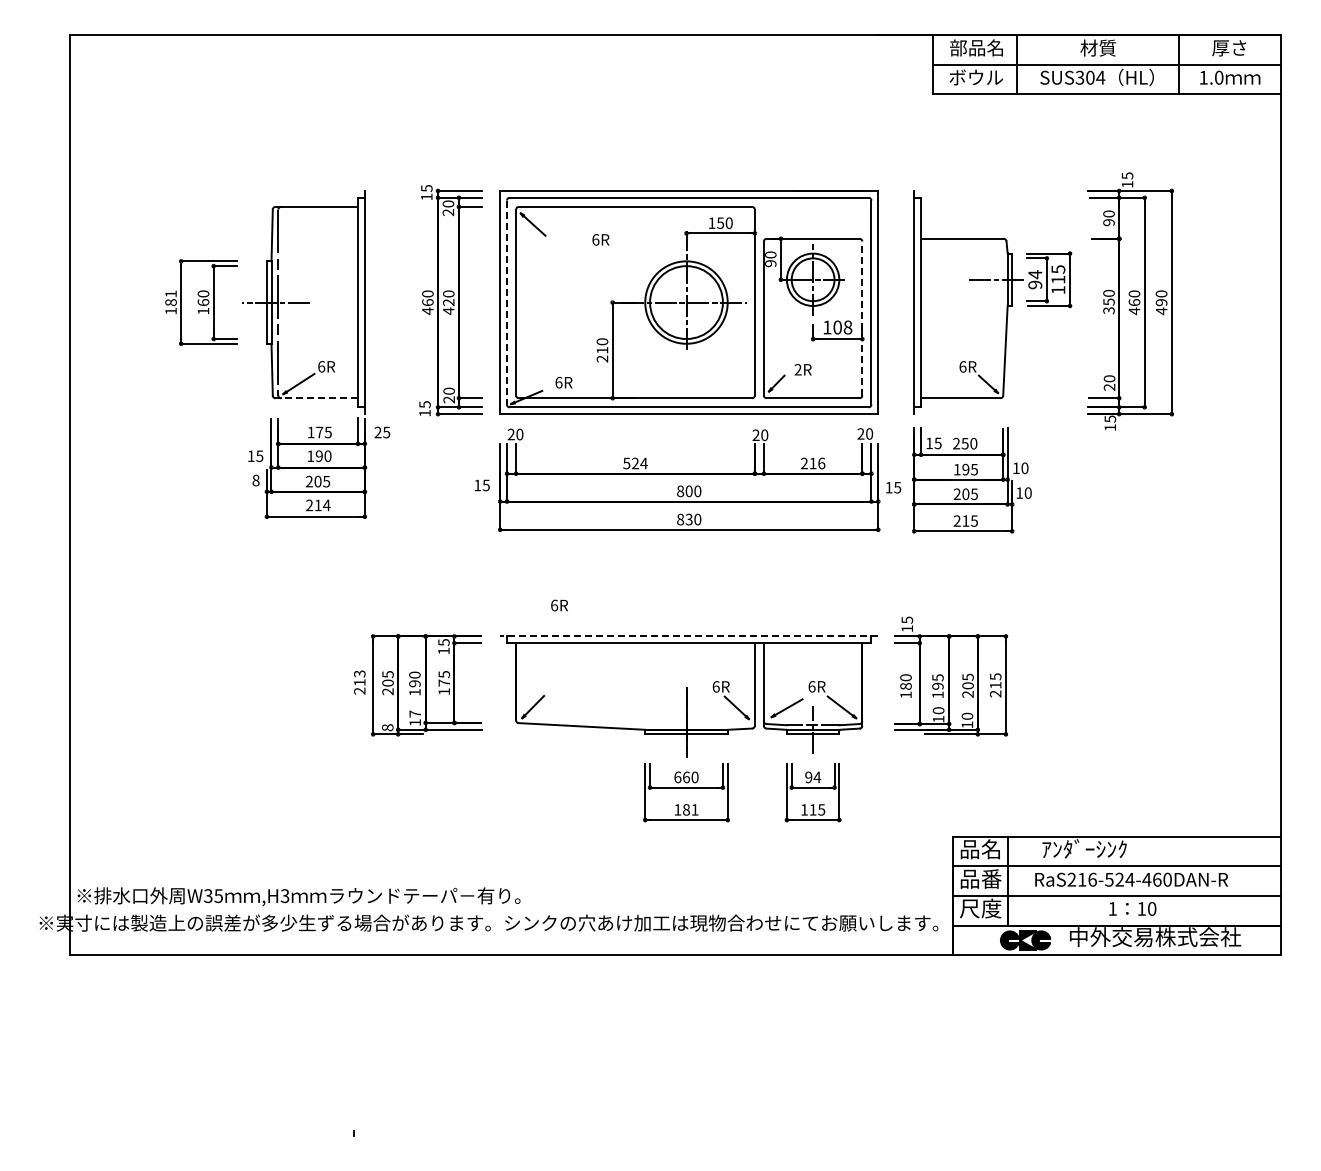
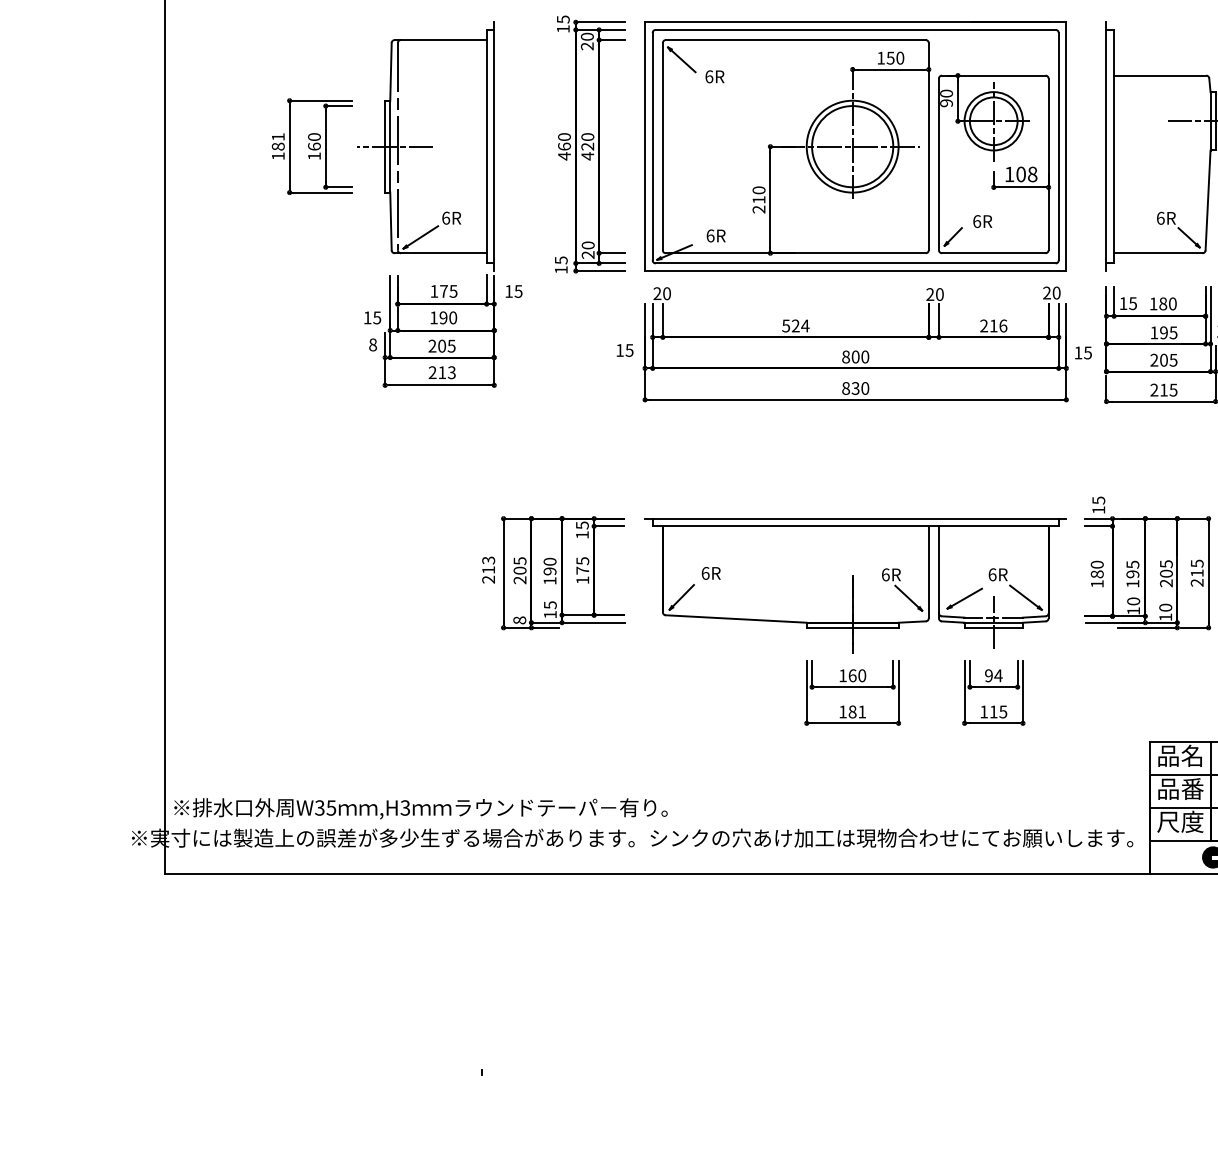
text: (600, 239) -> (714, 76), moved
line: (507, 303) -> (653, 147), dashed -> solid
line: (862, 318) -> (1048, 164), dashed -> solid
text: (797, 369) -> (976, 221), 2R -> 6R
line: (319, 398) -> (443, 253), dashed -> solid
text: (377, 432) -> (508, 291), 25 -> 15
text: (960, 443) -> (1157, 303), 250 -> 180
text: (326, 505) -> (451, 372), 214 -> 213
text: (559, 605) -> (711, 573), moved
line: (688, 636) -> (854, 518), dashed -> solid
text: (415, 713) -> (550, 604), 17 -> 15
text: (677, 777) -> (842, 675), 660 -> 160

